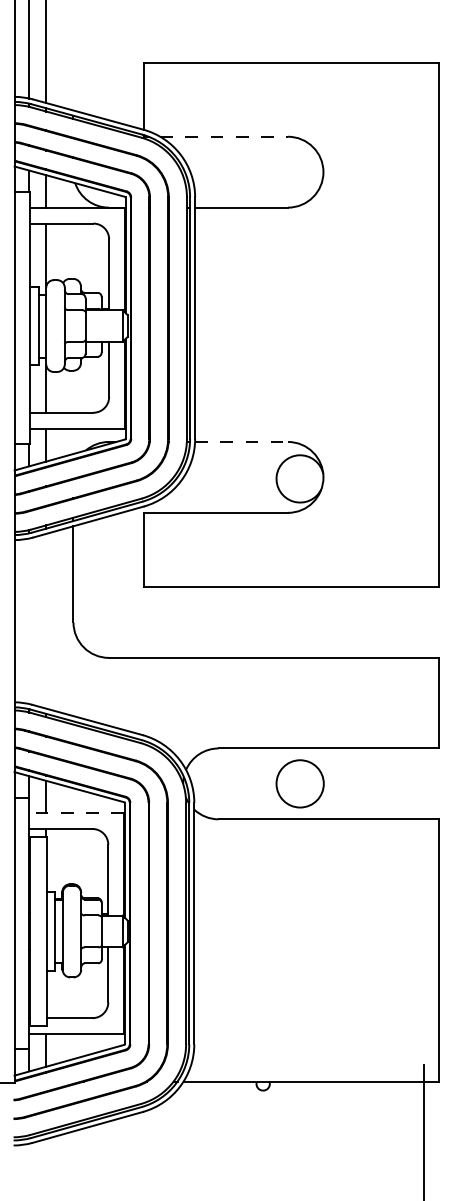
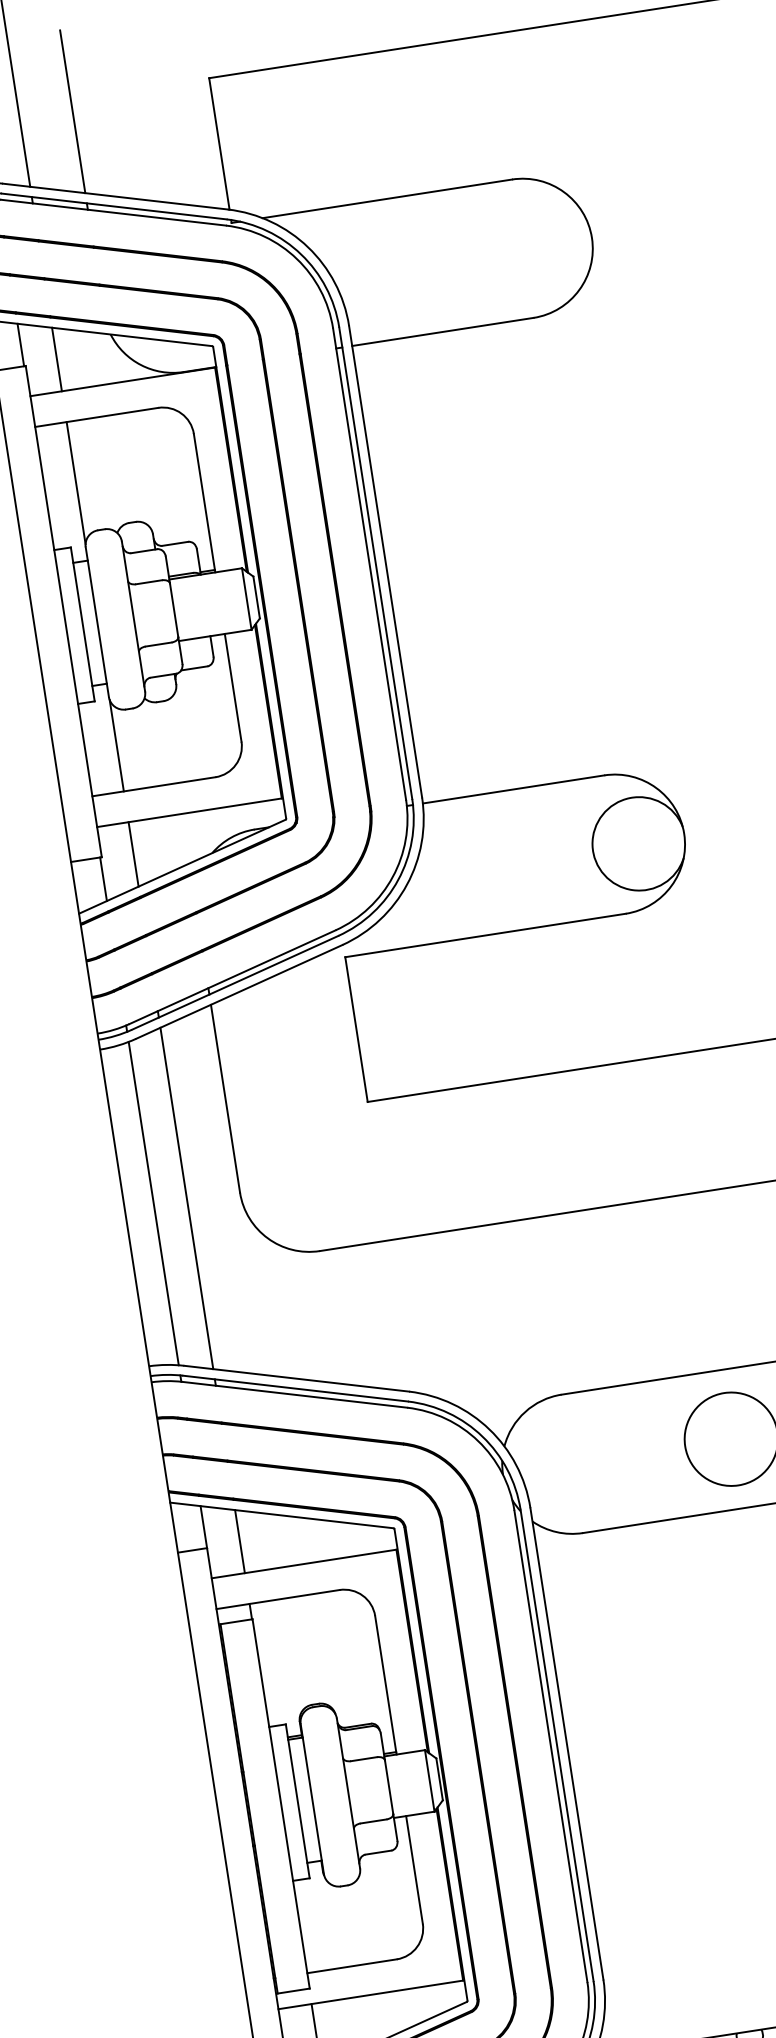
line: (73, 68) -> (72, 111), added
line: (224, 136) -> (387, 198), dashed -> solid
line: (242, 441) -> (515, 788), dashed -> solid
line: (46, 620) -> (186, 1196), added
line: (29, 621) -> (153, 1204), added
line: (76, 813) -> (303, 1564), dashed -> solid

